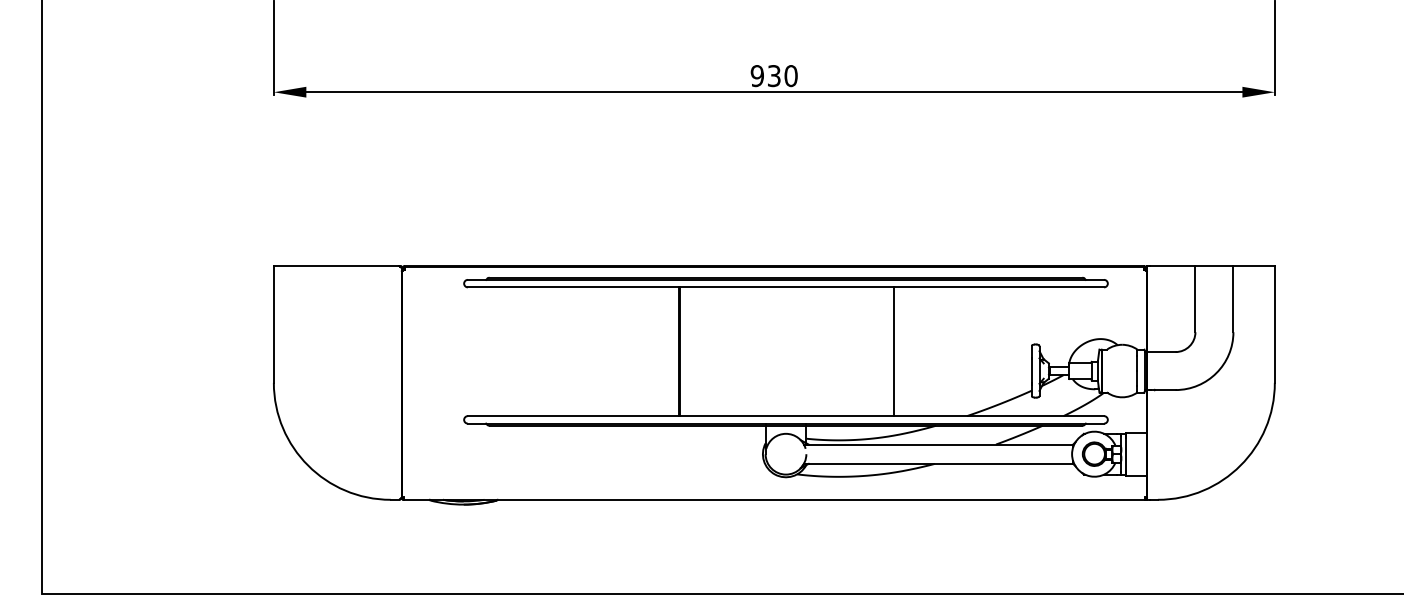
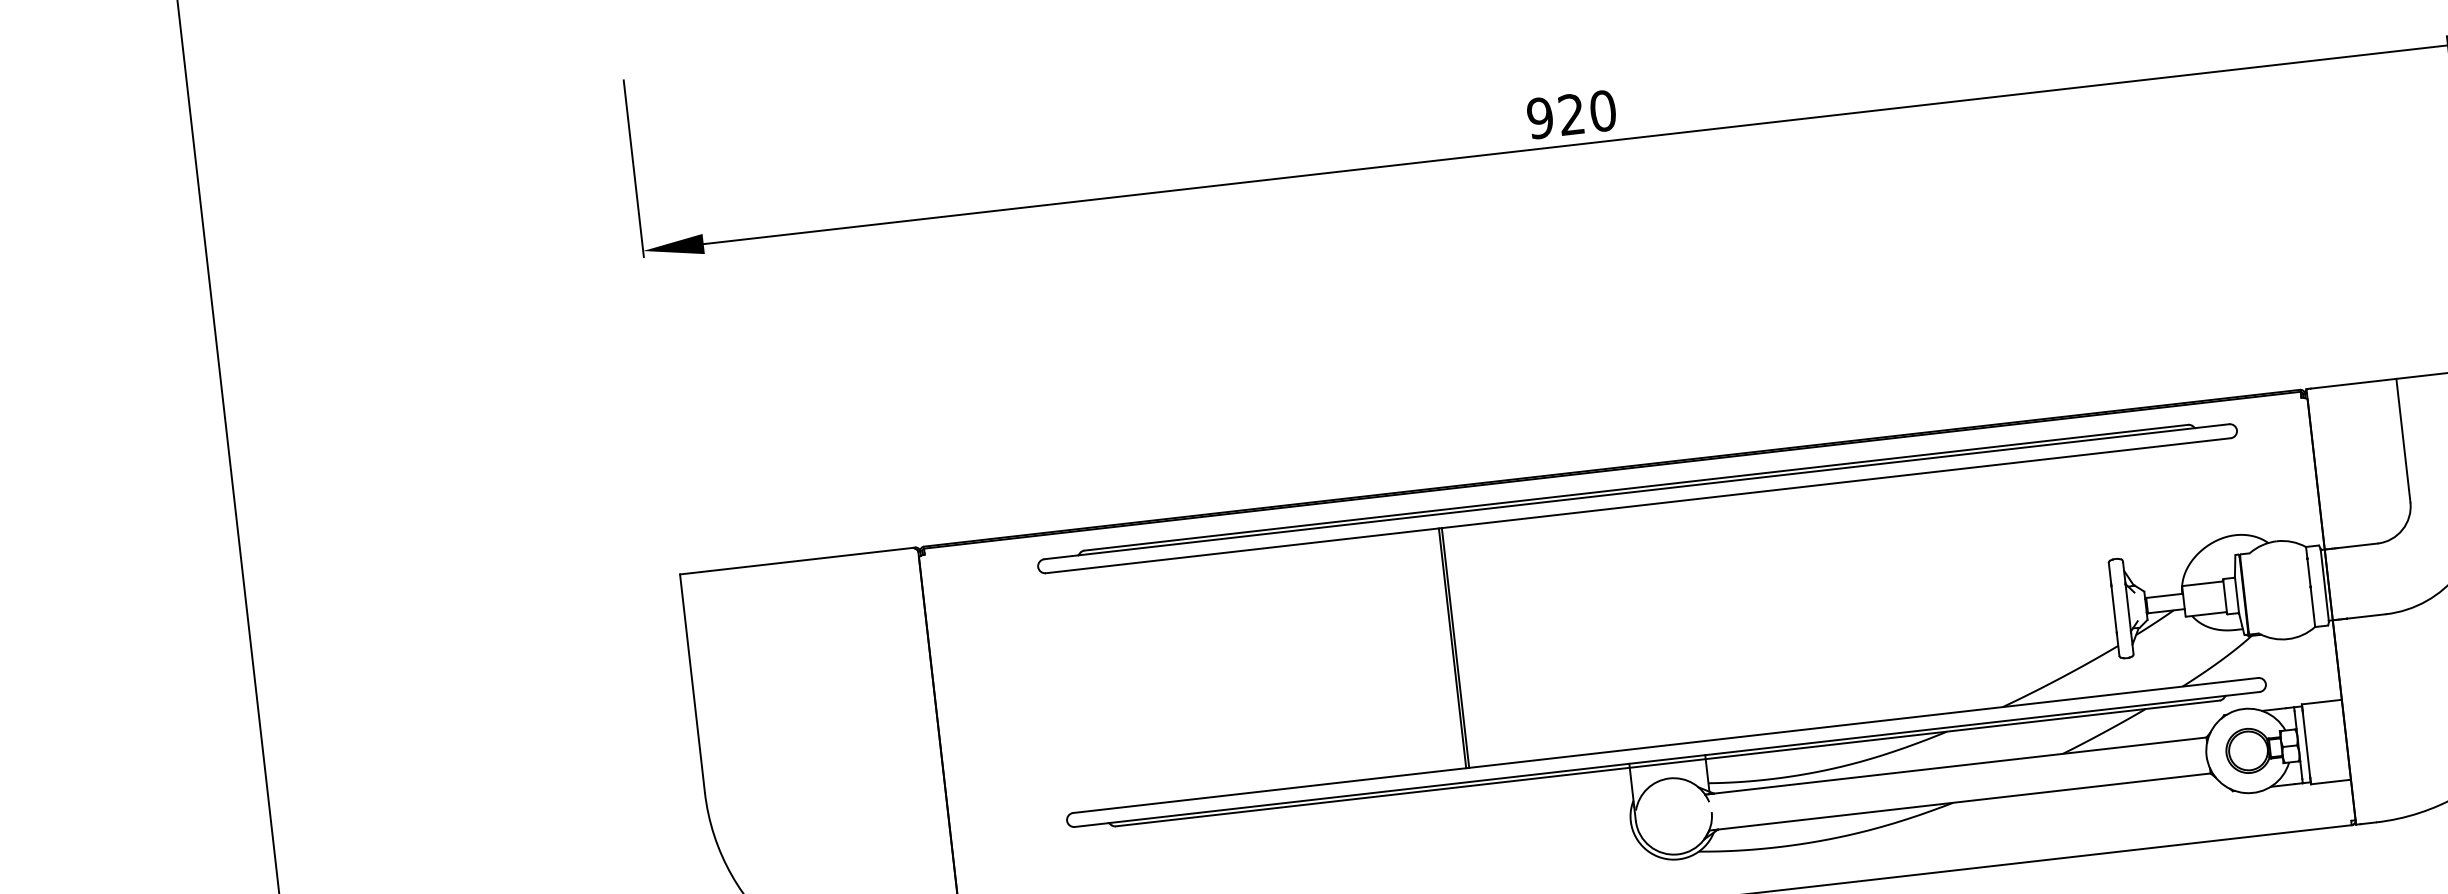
text: (773, 76) -> (1570, 115), 930 -> 920
line: (893, 351) -> (1852, 602), removed

